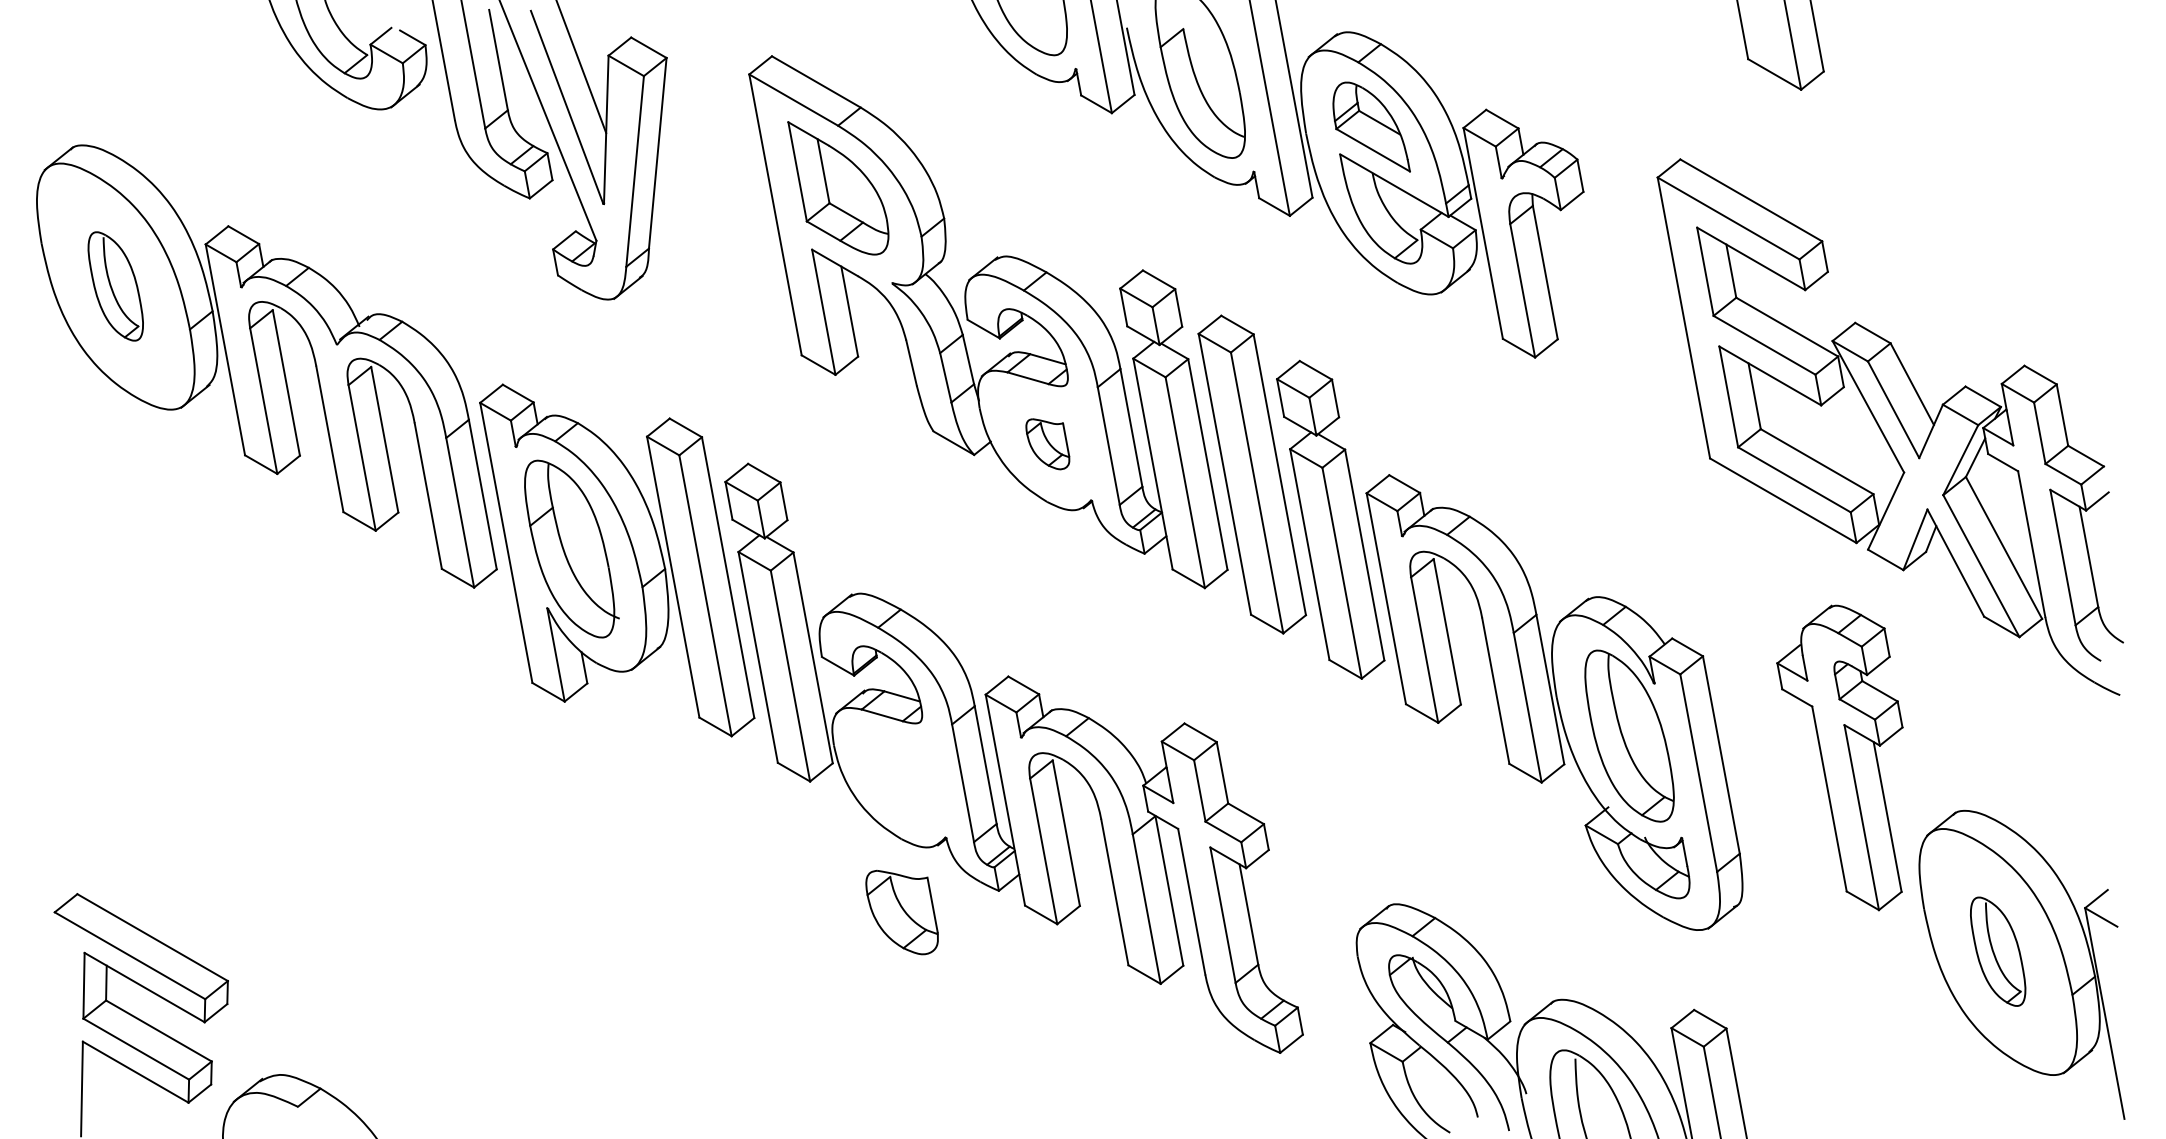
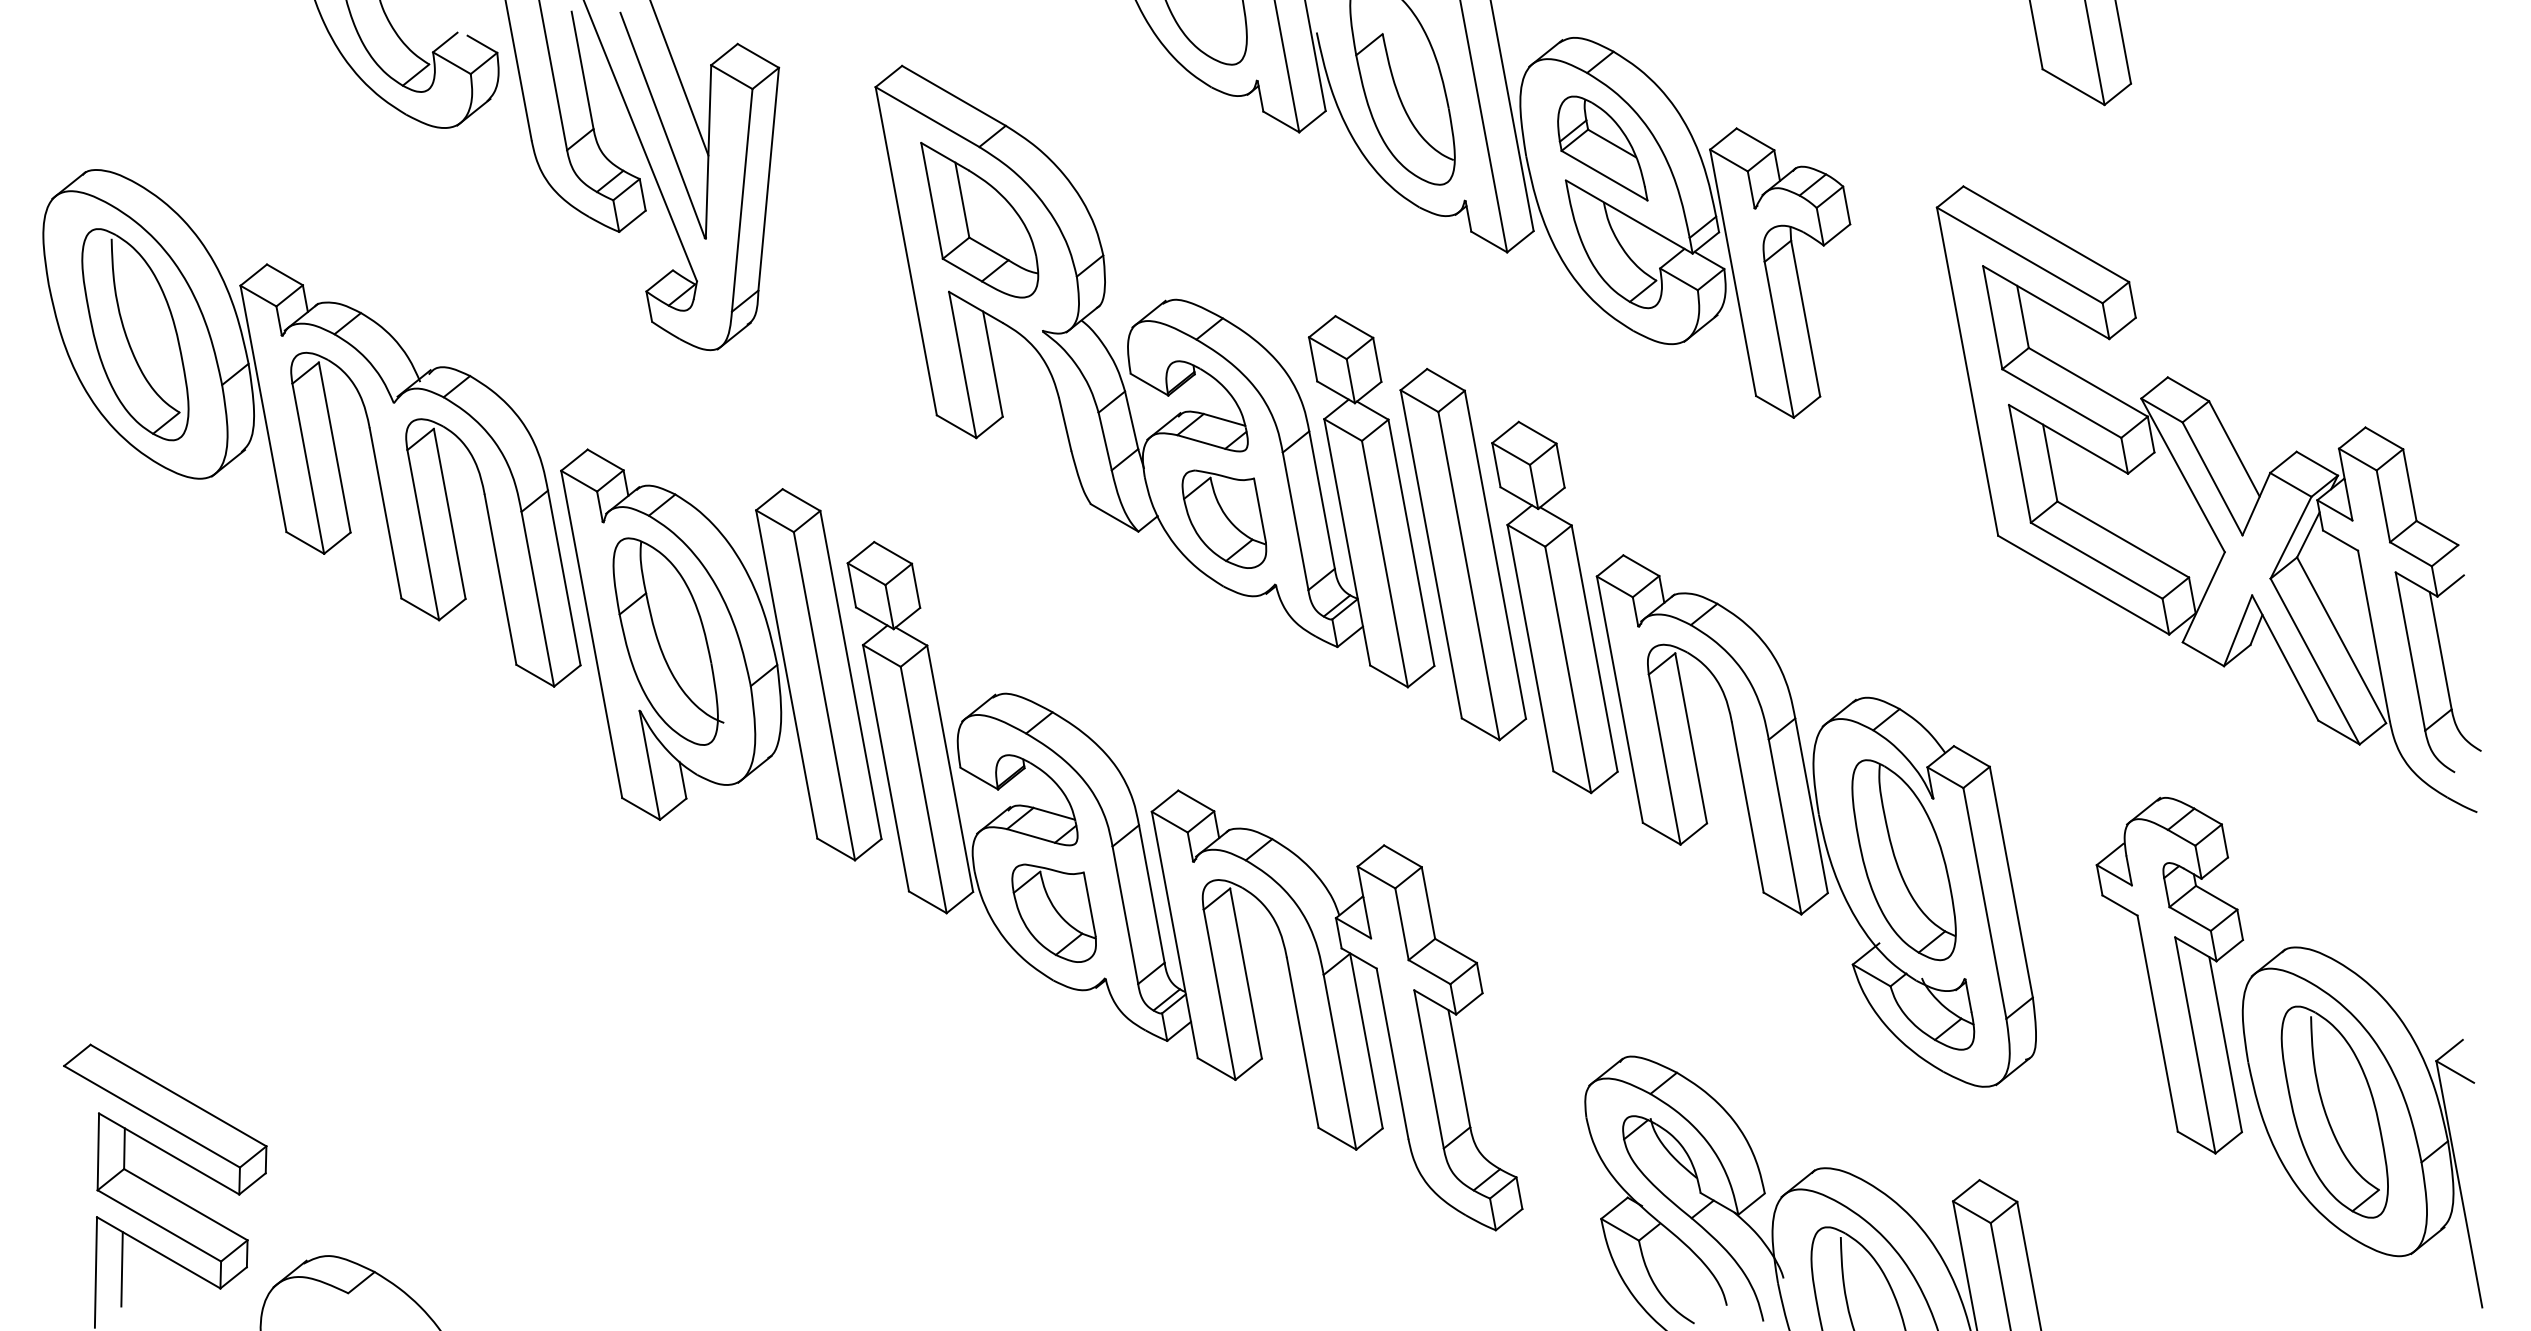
part: (115, 286) -> (135, 334), size x1.67
part: (1047, 443) -> (1224, 518), size x1.67
part: (1839, 757) -> (2169, 975), moved
part: (901, 911) -> (1053, 912), moved
part: (1997, 951) -> (2334, 1111), size x1.67
line: (103, 1086) -> (121, 1269), added

